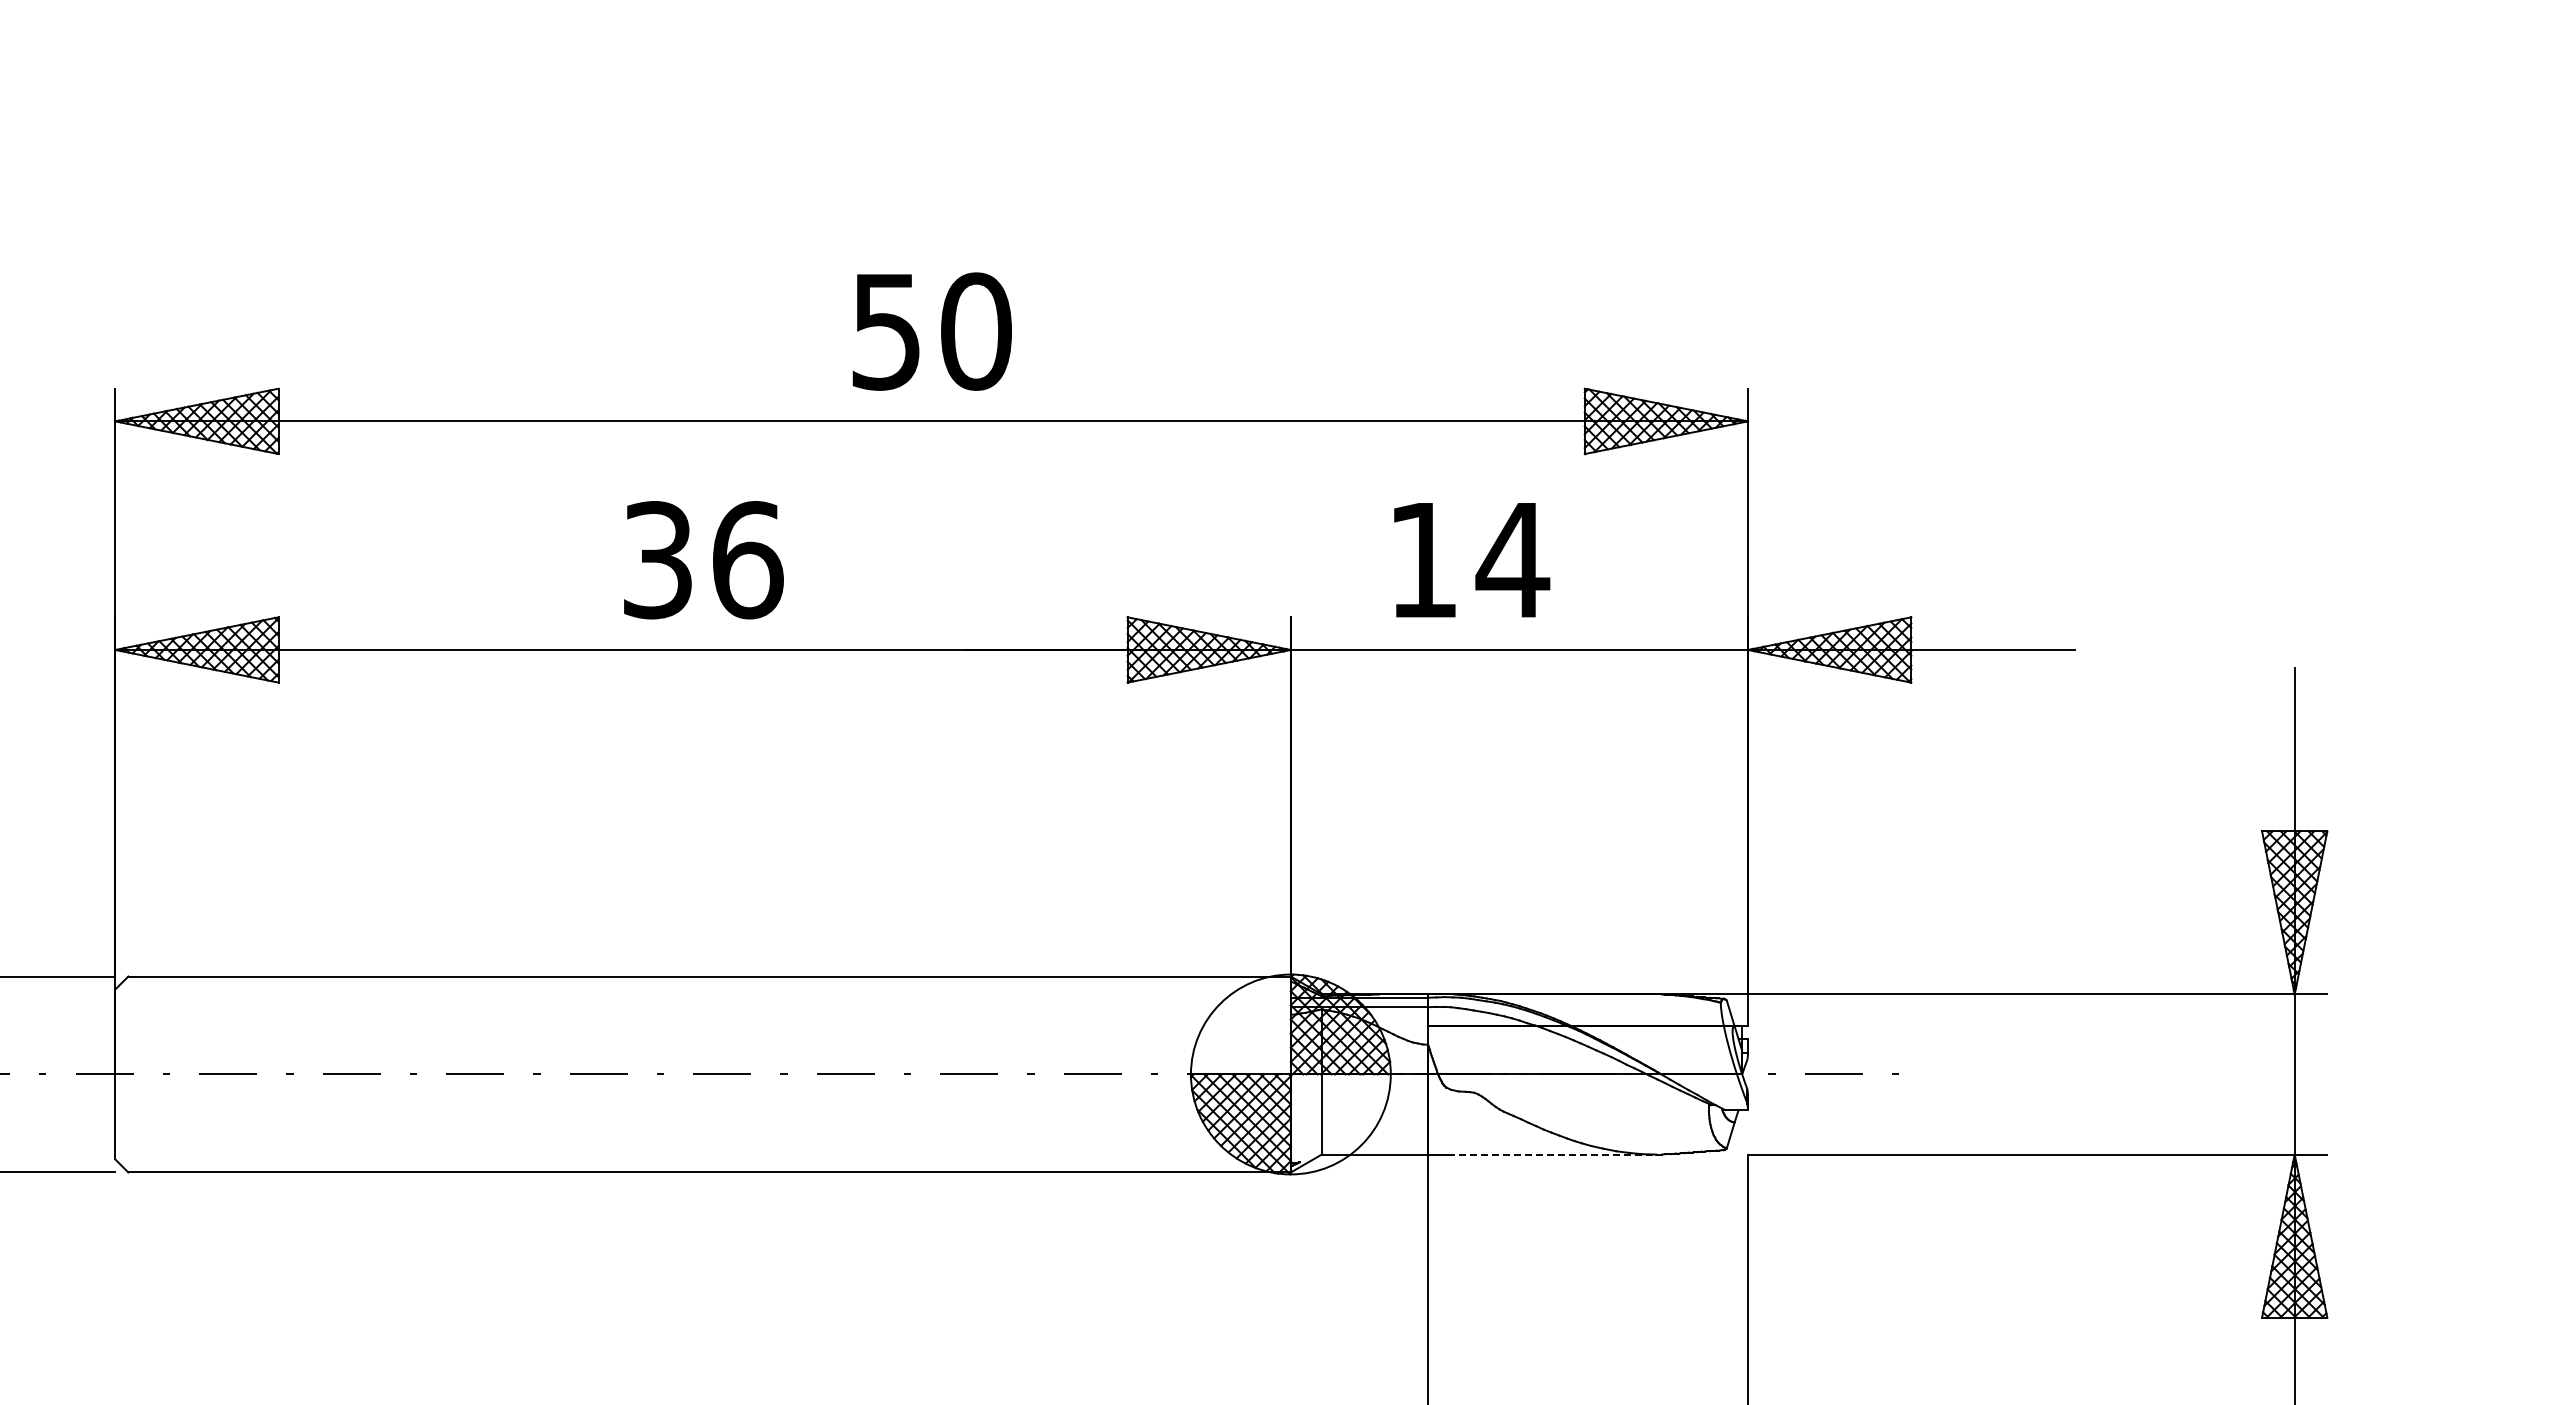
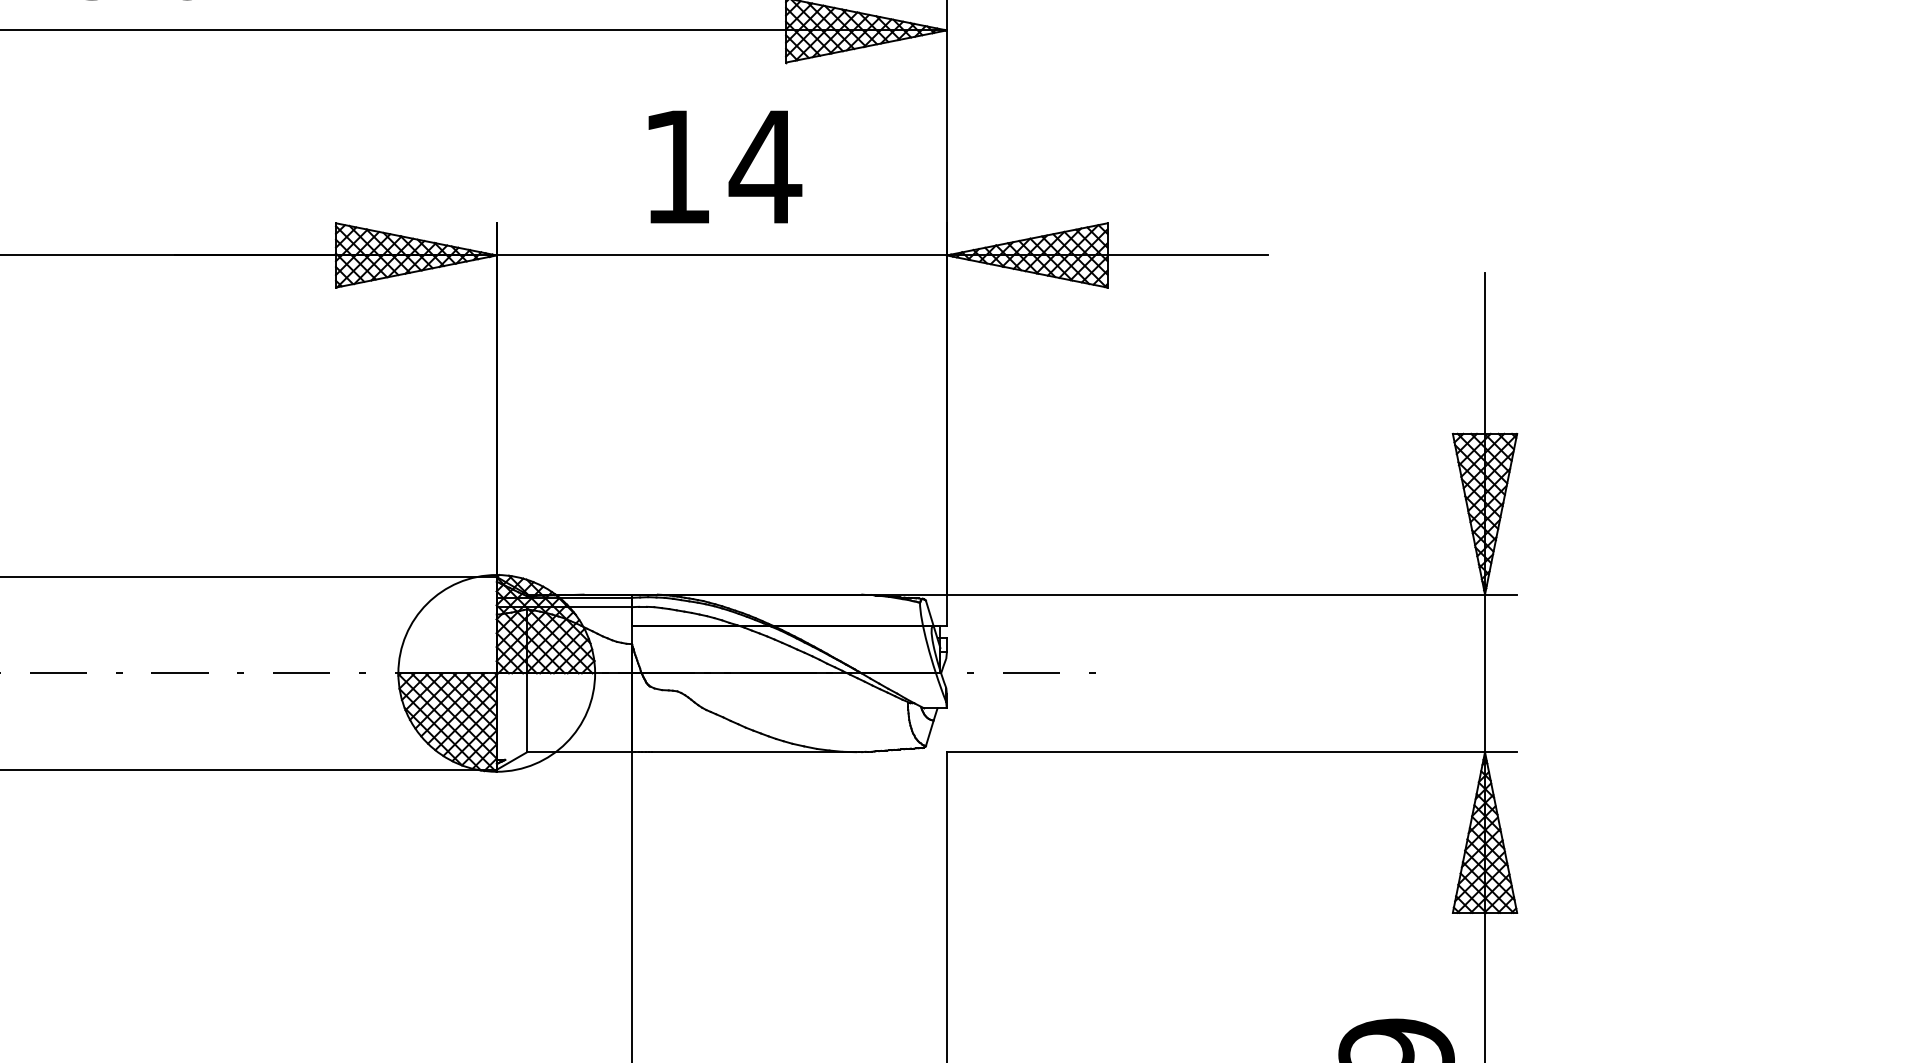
text: (1472, 560) -> (725, 167), moved
line: (1552, 1154) -> (754, 752), dashed -> solid

